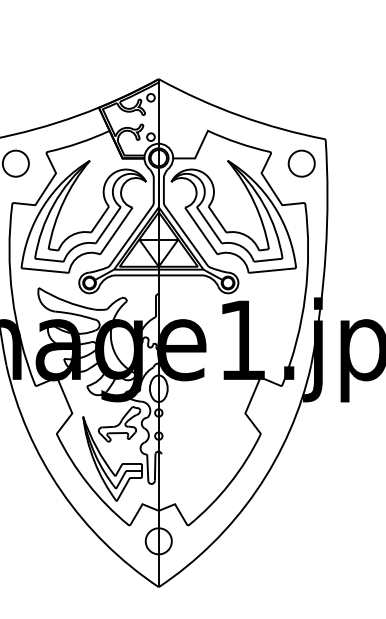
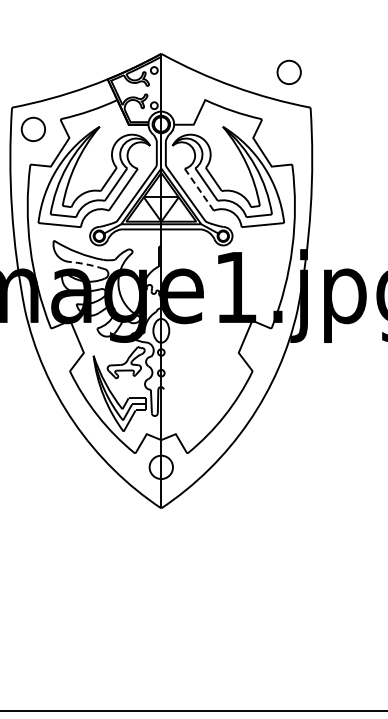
circle: (300, 162) -> (288, 71), moved
line: (201, 230) -> (199, 189), solid -> dashed
arc: (75, 314) -> (86, 264), solid -> dashed

